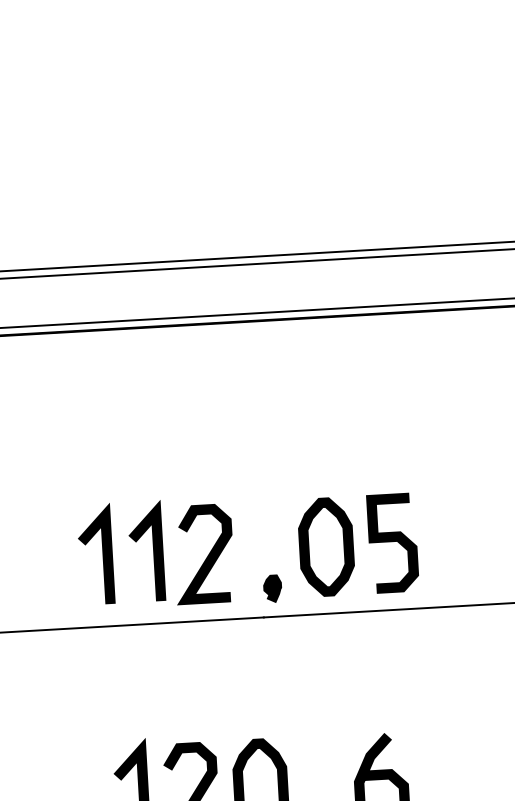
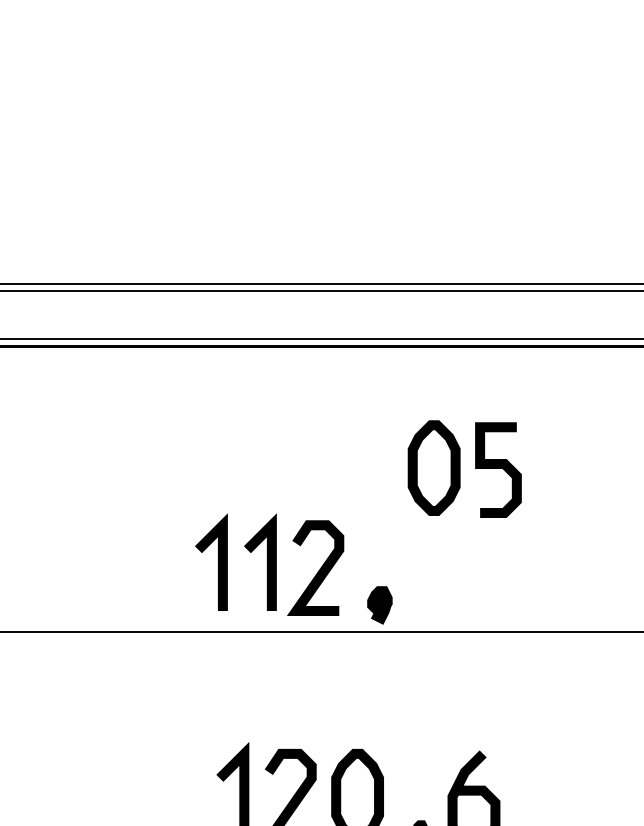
curve: (392, 541) -> (498, 468), moved
part: (325, 546) -> (433, 467), moved
part: (273, 588) -> (380, 605), size x1.4

